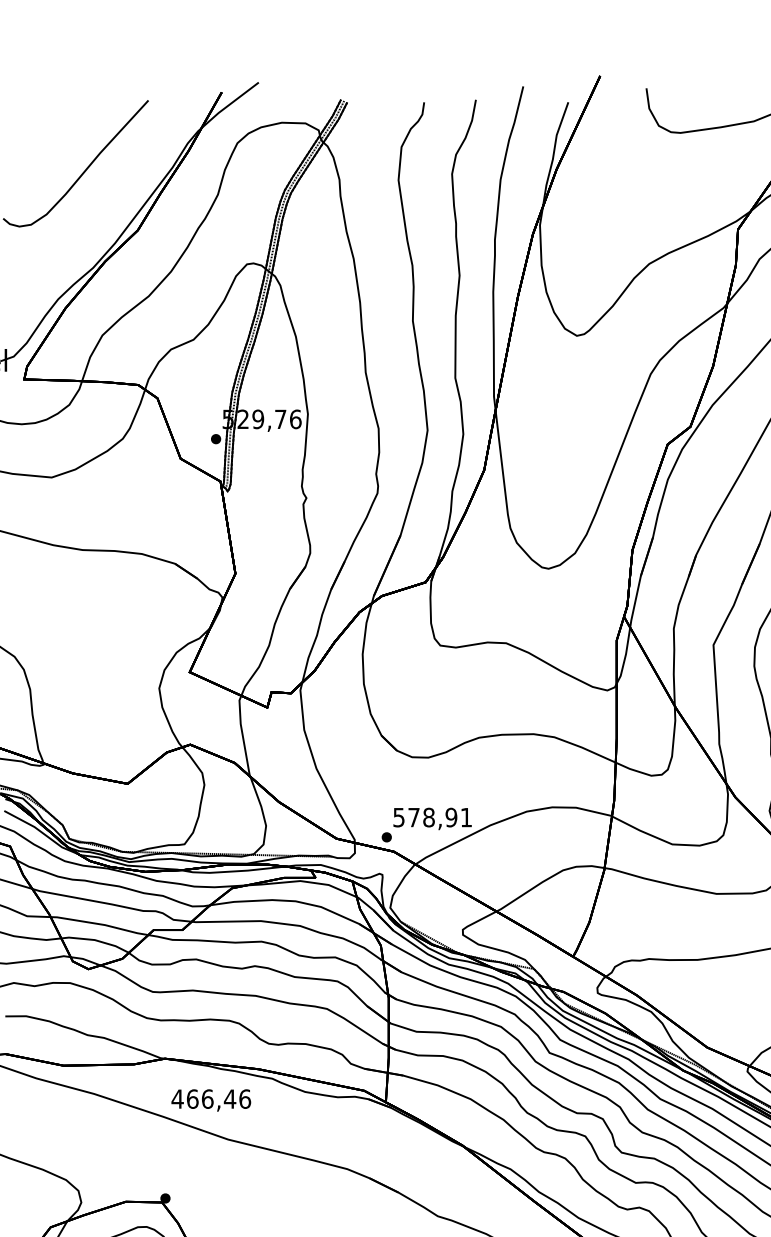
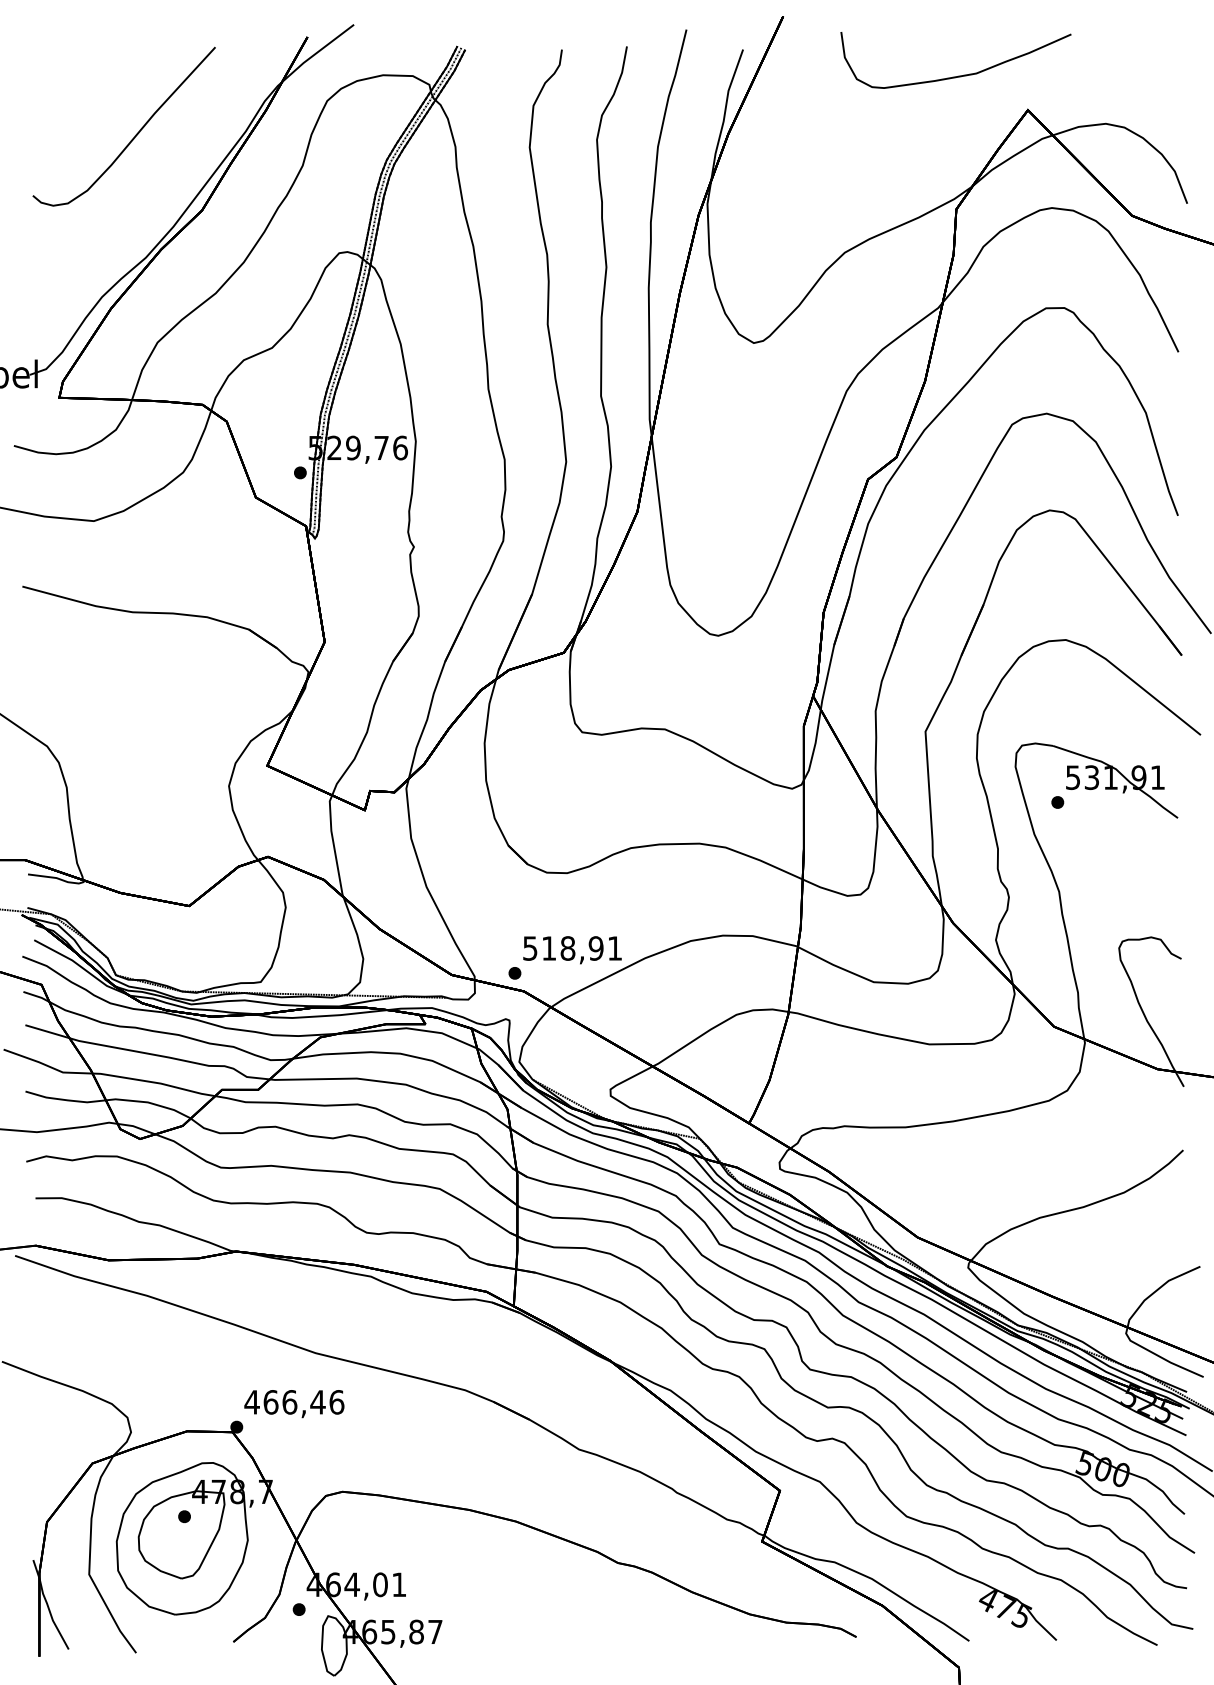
text: (414, 817) -> (549, 948), 578,91 -> 518,91
text: (211, 1100) -> (294, 1404), moved

